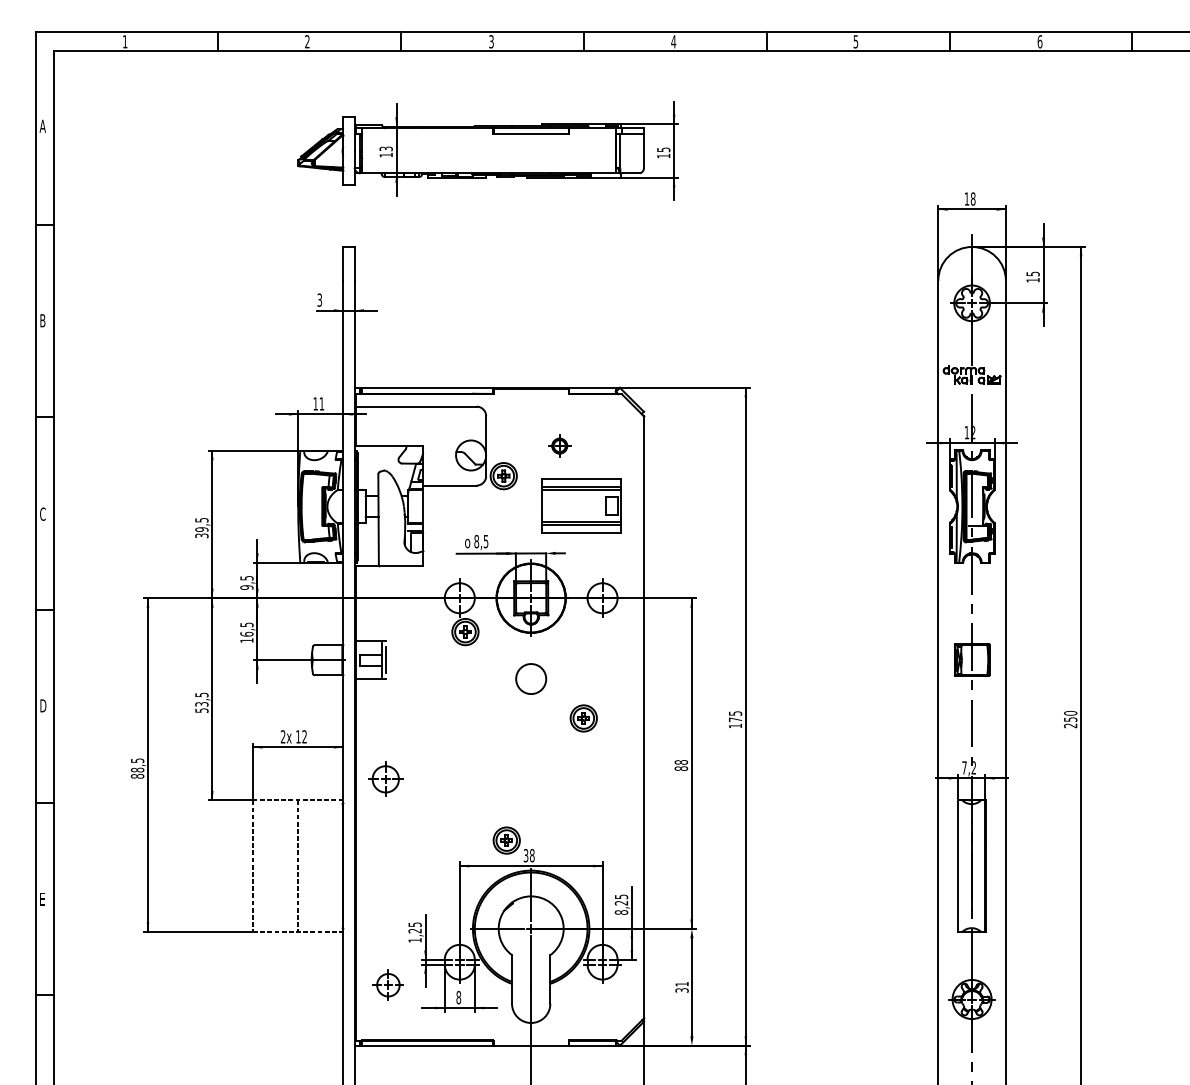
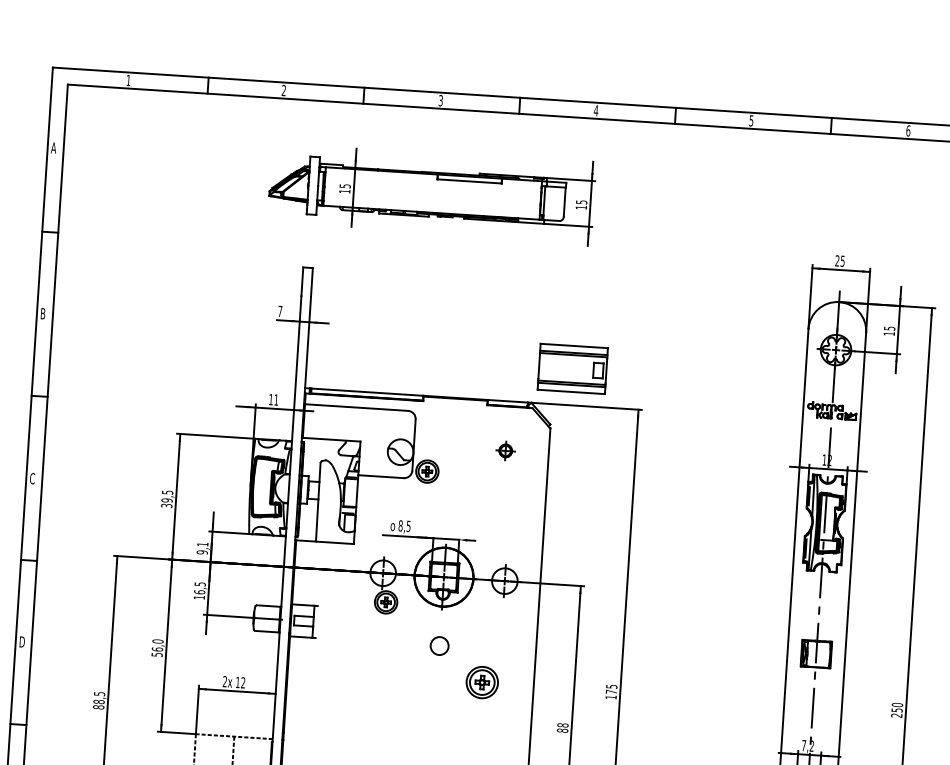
text: (385, 148) -> (344, 185), 13 -> 15
text: (969, 198) -> (839, 260), 18 -> 25
text: (319, 299) -> (280, 310), 3 -> 7
part: (559, 445) -> (505, 450), moved
part: (581, 505) -> (572, 368), moved
text: (246, 578) -> (202, 544), 9,5 -> 9,1
line: (385, 660) -> (316, 622), removed
circle: (531, 678) -> (439, 645), size x0.7
text: (201, 699) -> (157, 645), 53,5 -> 56,0
part: (583, 718) -> (481, 682), size x1.4
part: (385, 778) -> (309, 722), removed

